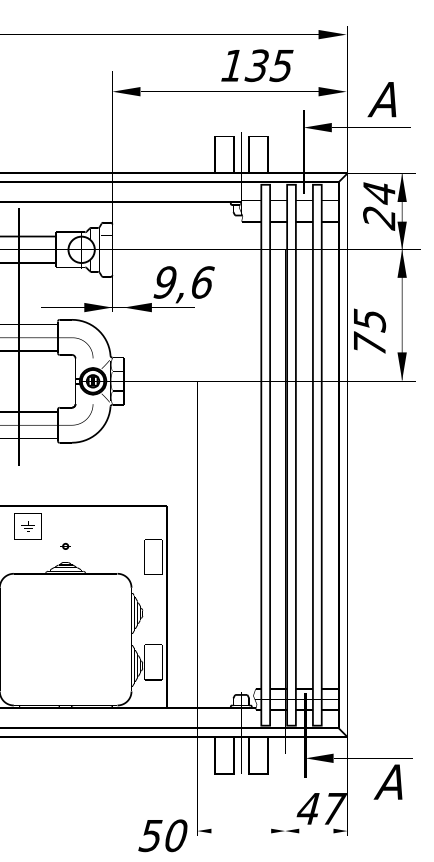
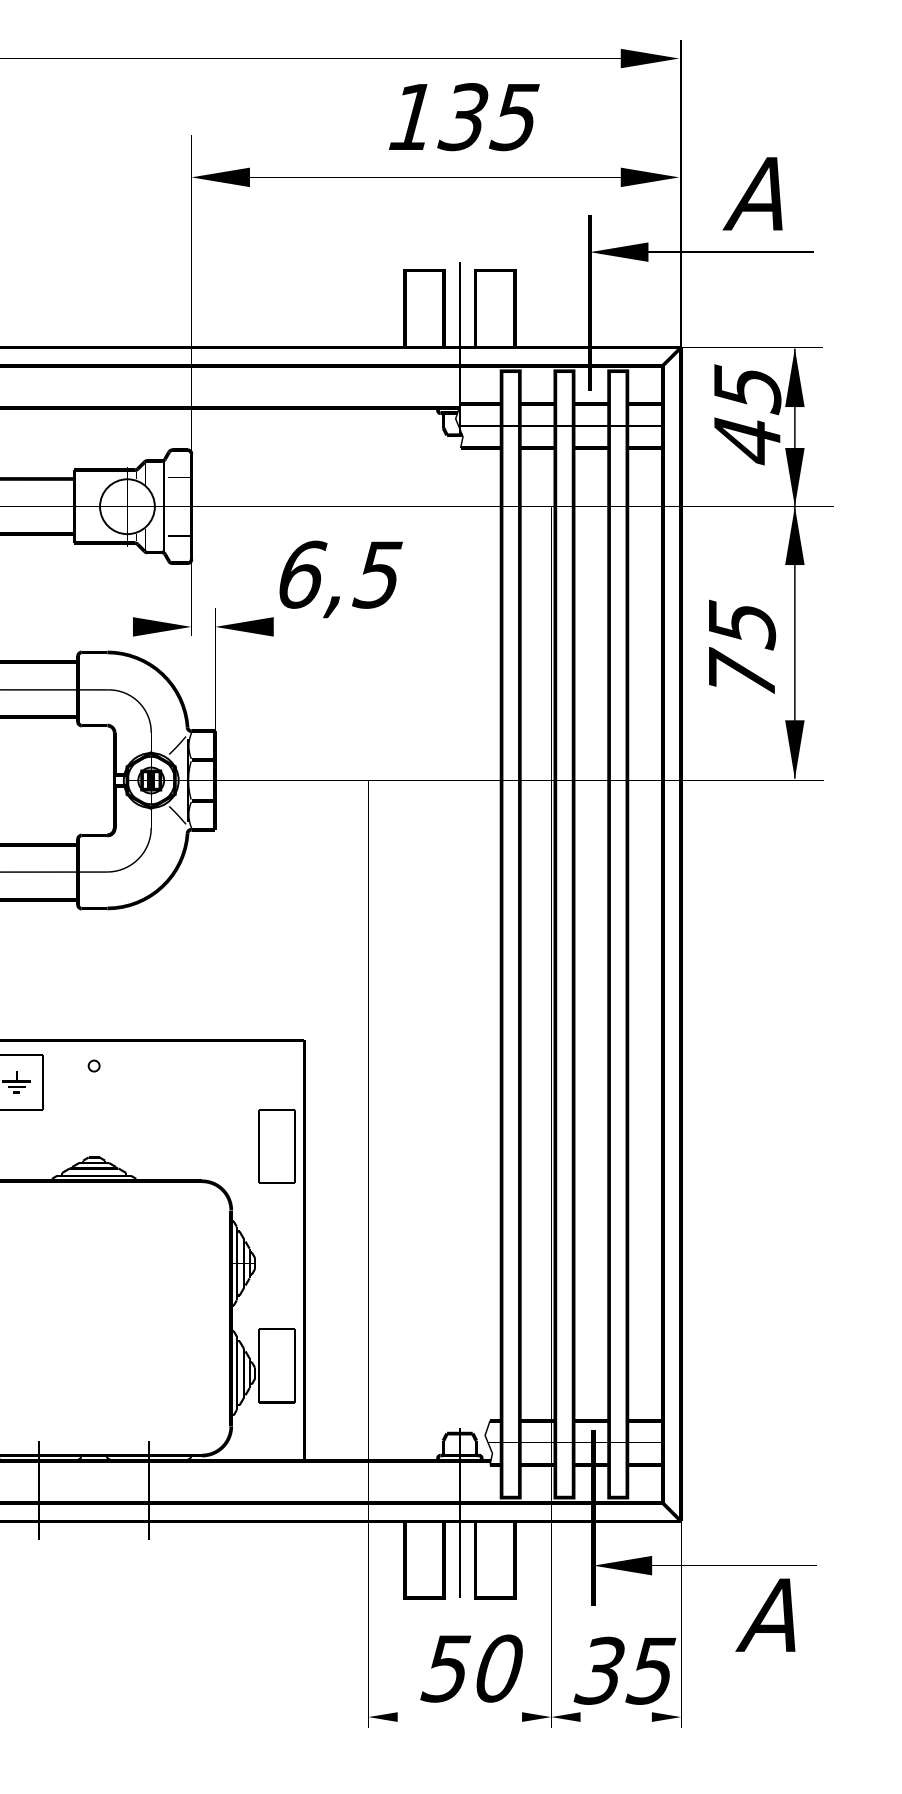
text: (257, 65) -> (464, 116), moved
text: (379, 205) -> (747, 414), 24 -> 45
text: (183, 282) -> (339, 574), 9,6 -> 6,5
text: (370, 330) -> (743, 645), moved
part: (65, 545) -> (93, 1064), moved
text: (321, 808) -> (626, 1670), 47 -> 35
text: (162, 835) -> (470, 1668), moved

